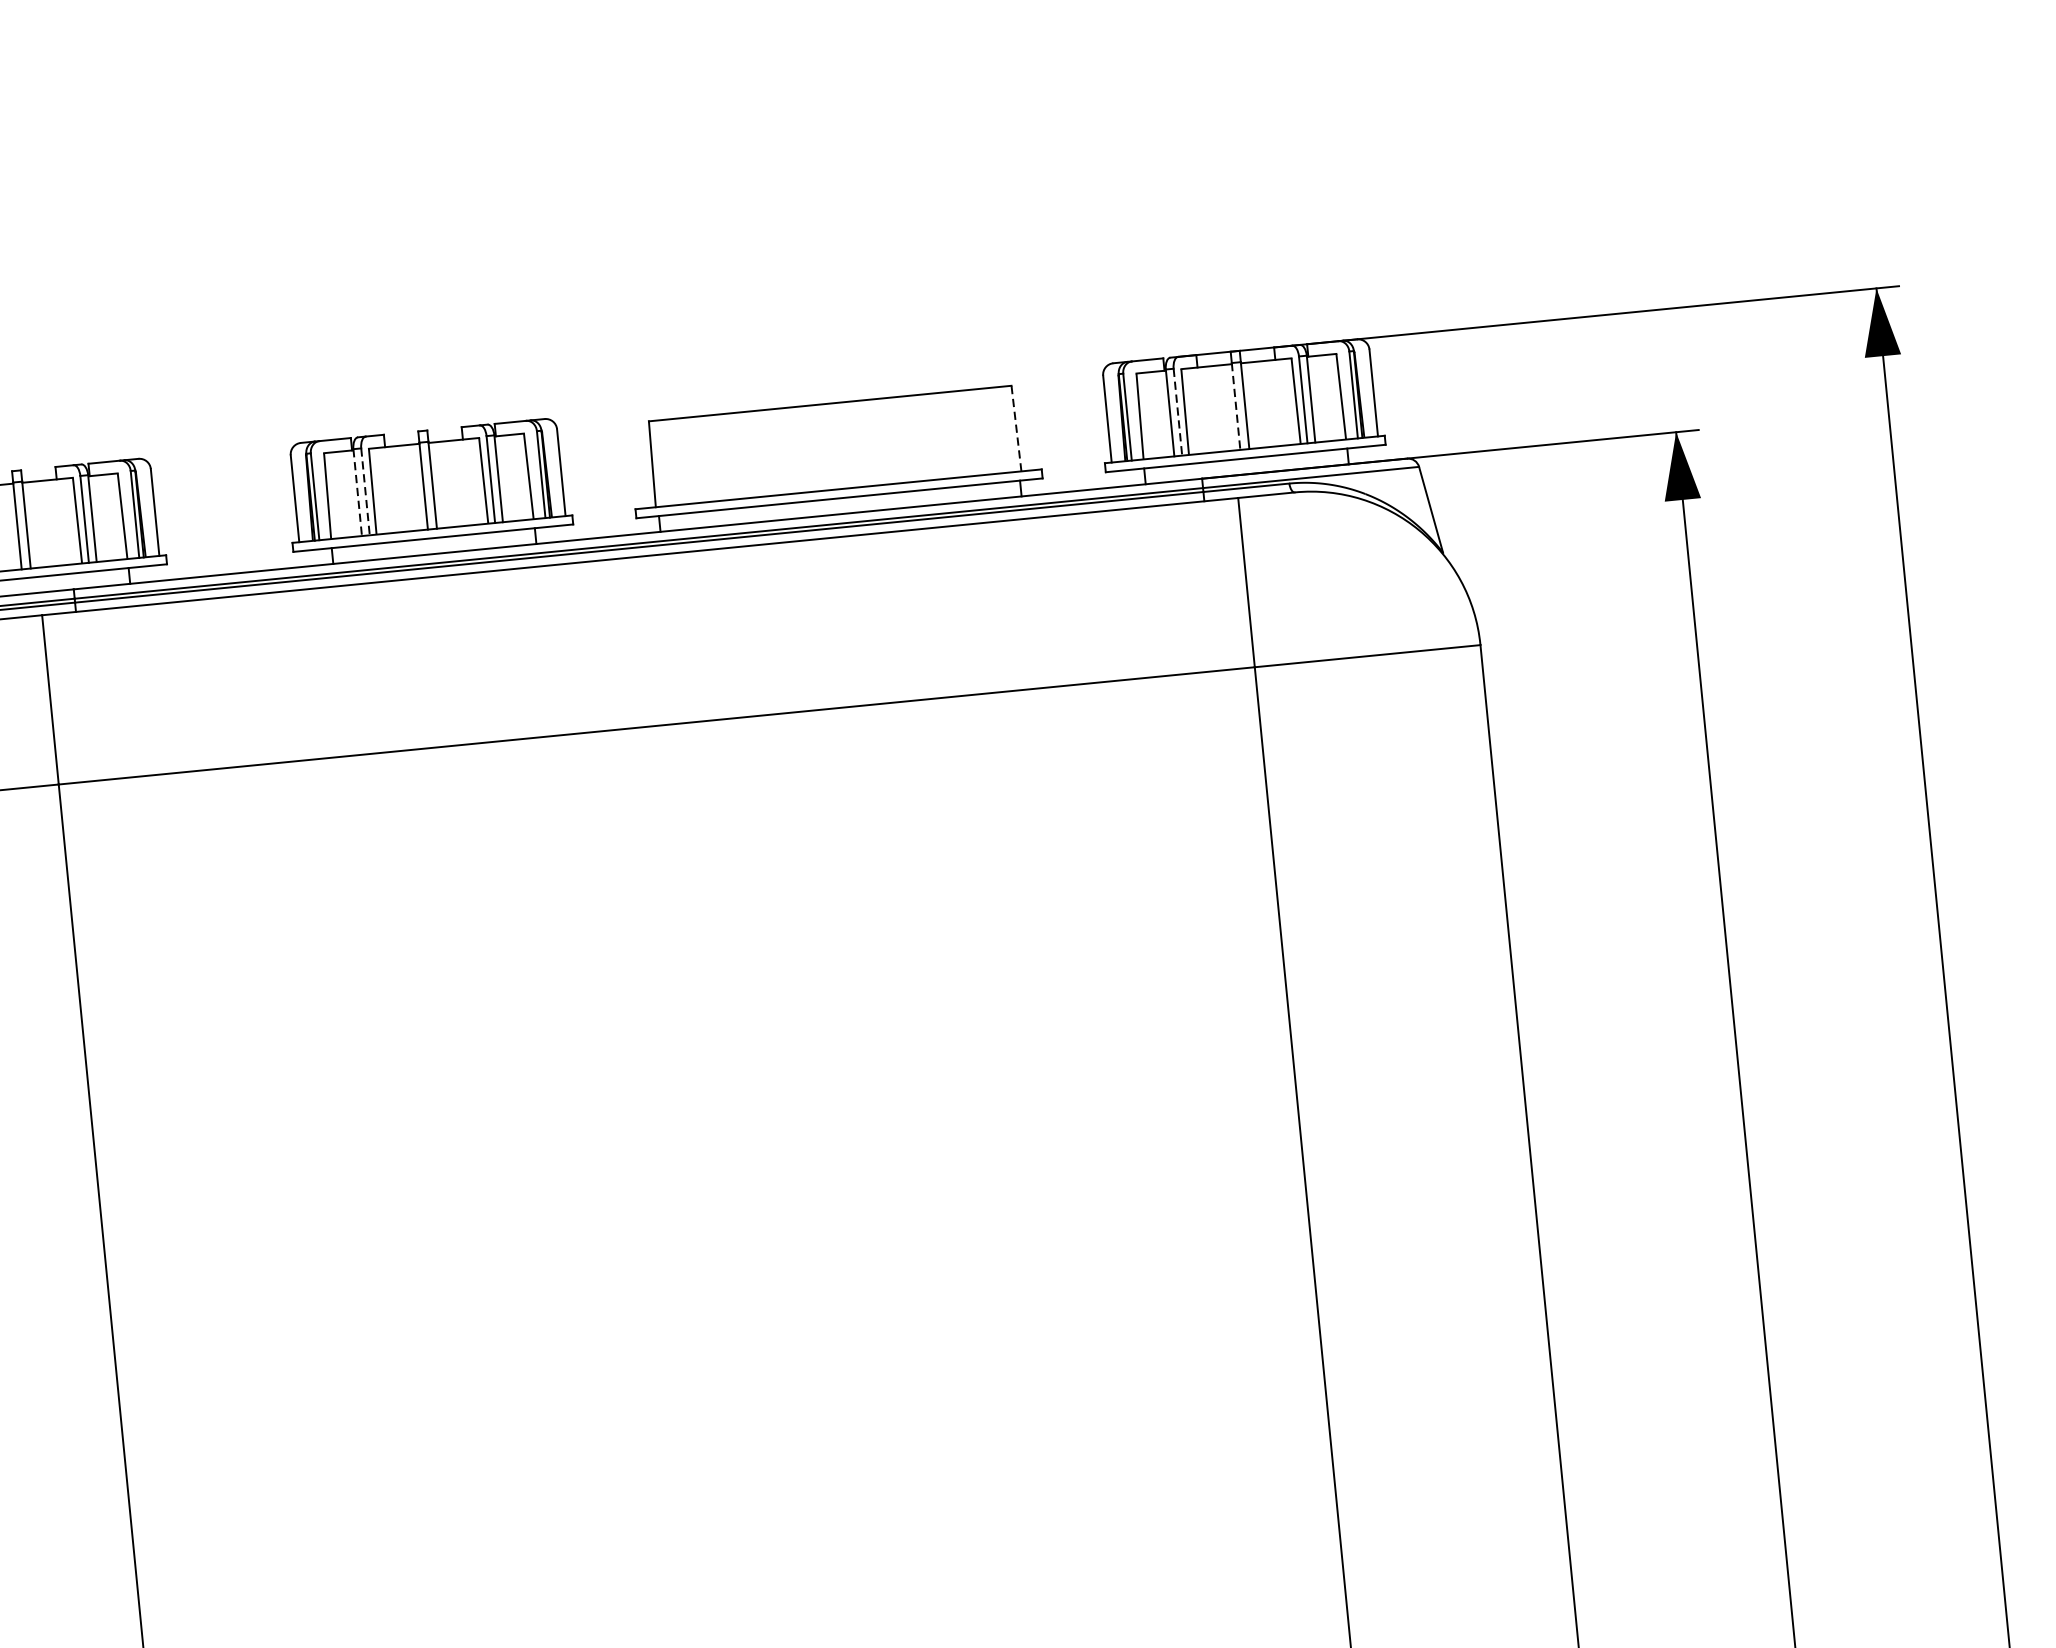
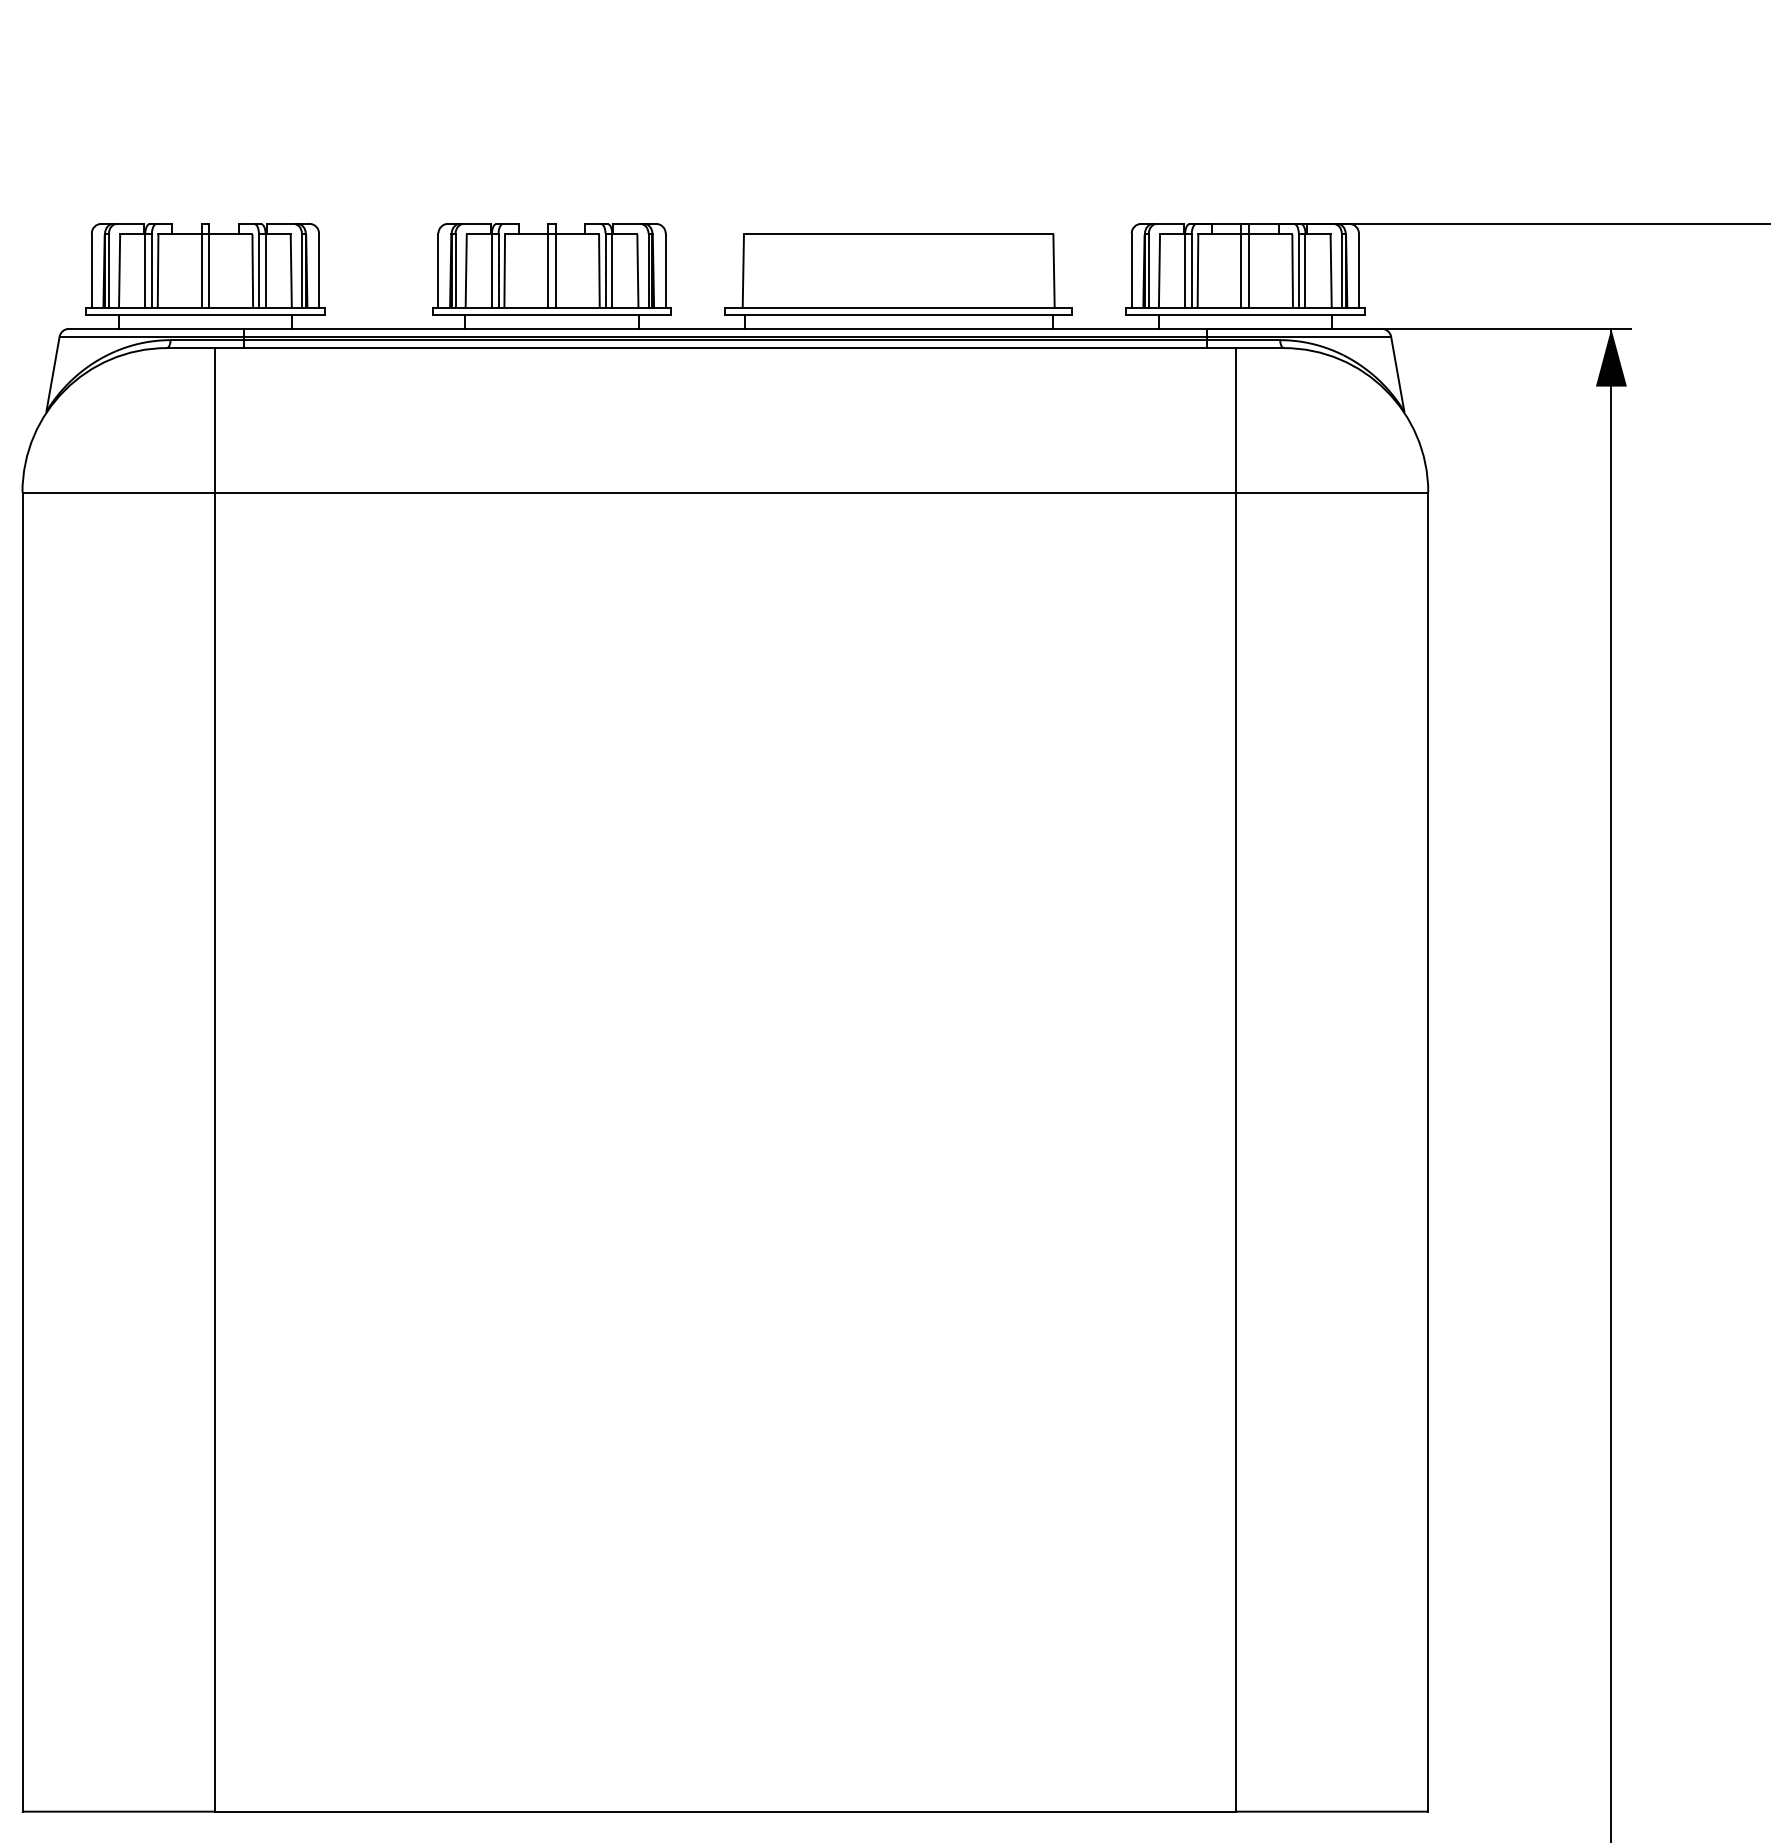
line: (1236, 407) -> (1241, 271), dashed -> solid
line: (1177, 413) -> (1191, 271), dashed -> solid
line: (1017, 429) -> (1054, 271), dashed -> solid
line: (365, 492) -> (498, 271), dashed -> solid
line: (357, 493) -> (491, 271), dashed -> solid

